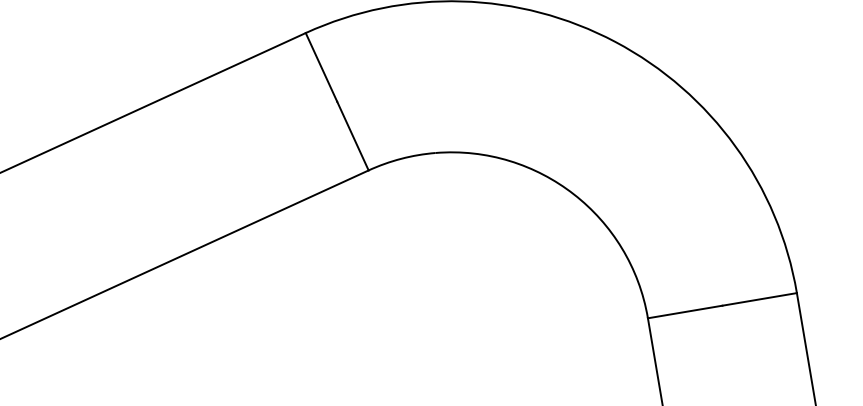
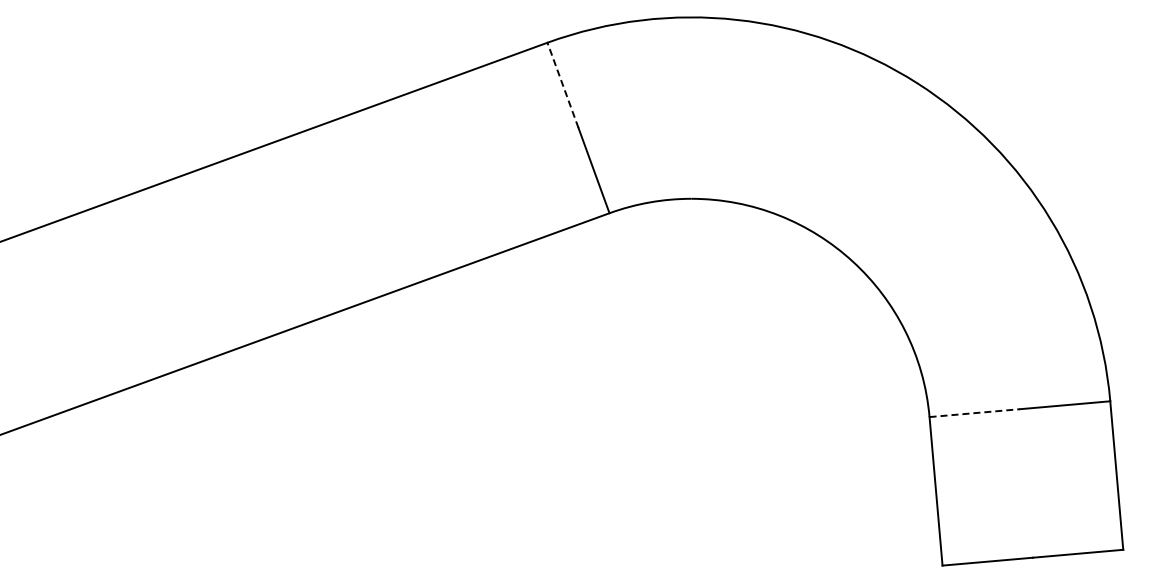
line: (321, 66) -> (562, 84), solid -> dashed
line: (685, 312) -> (975, 413), solid -> dashed

